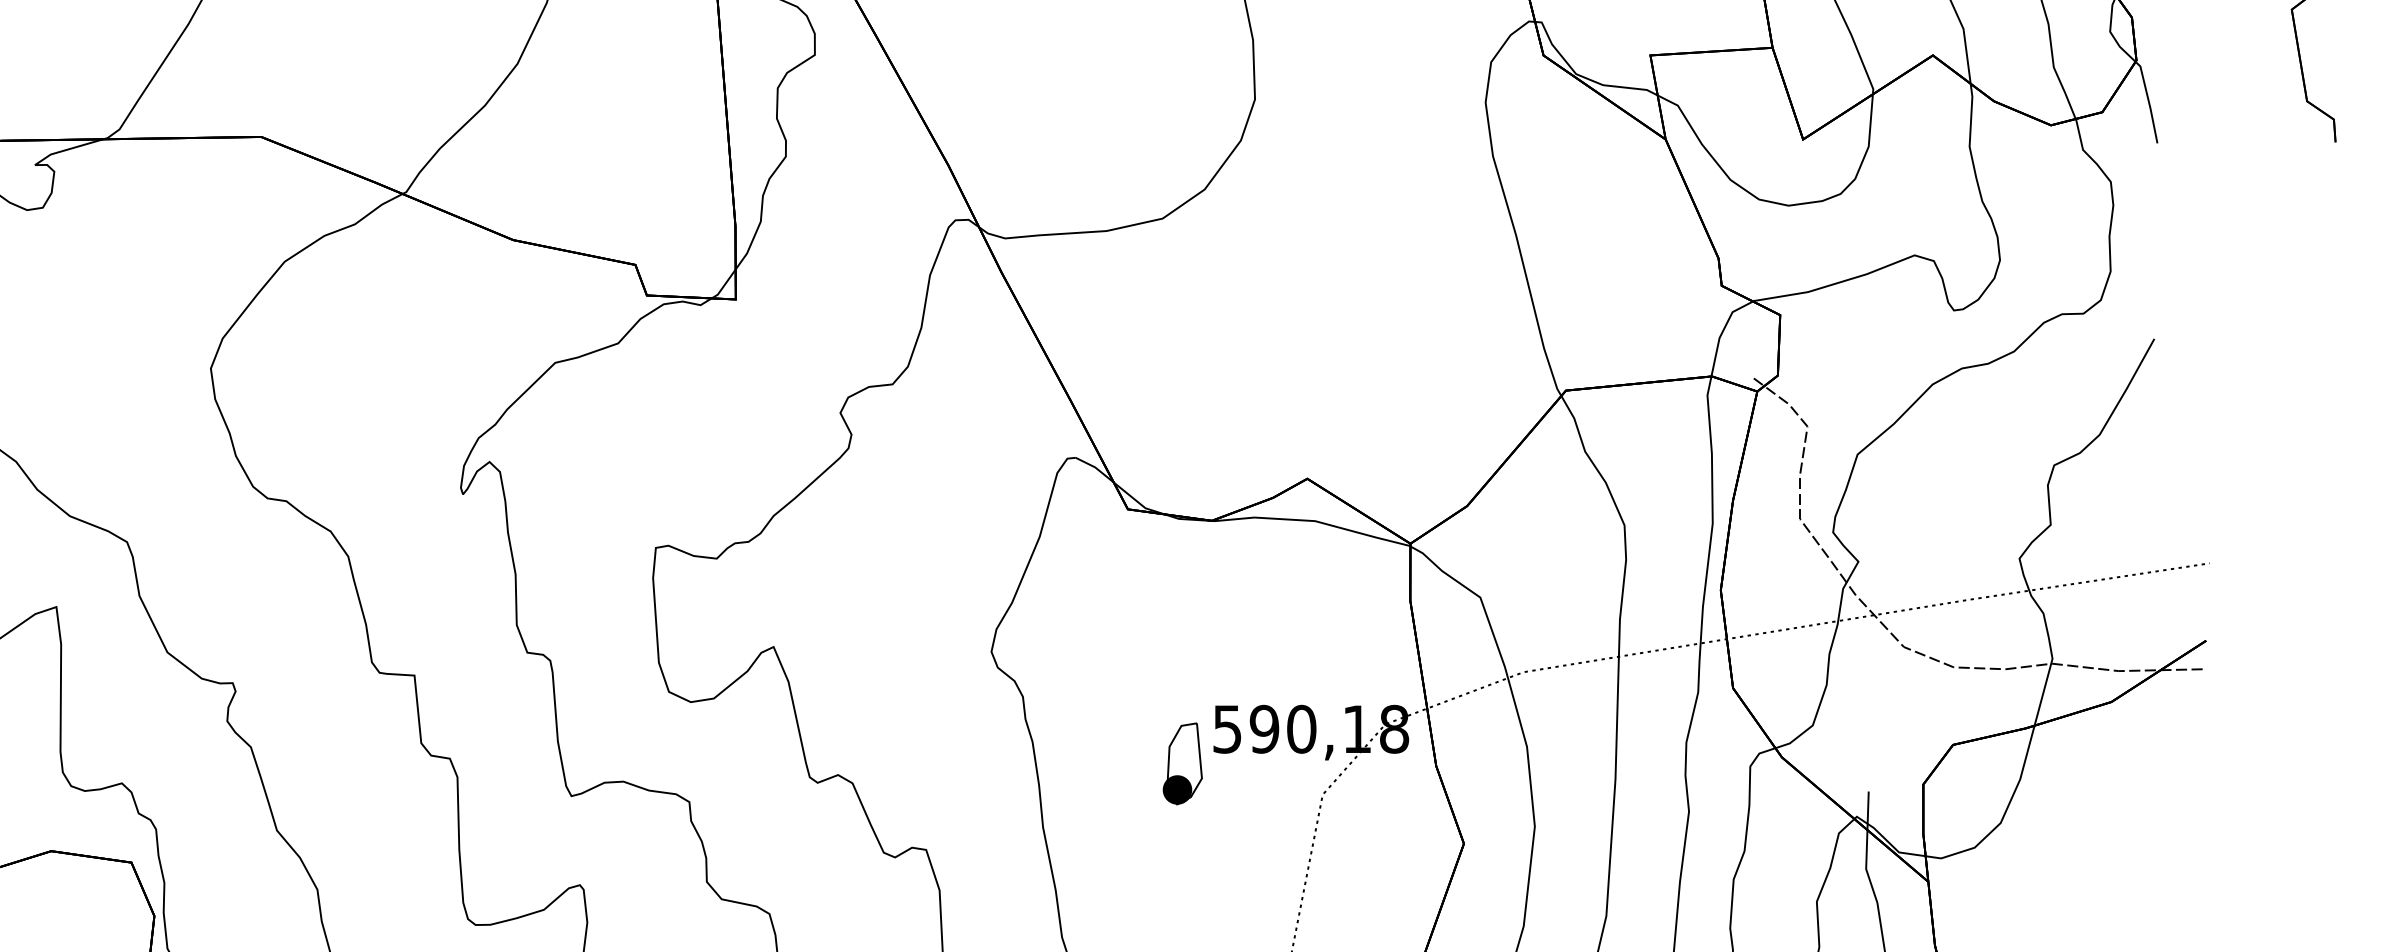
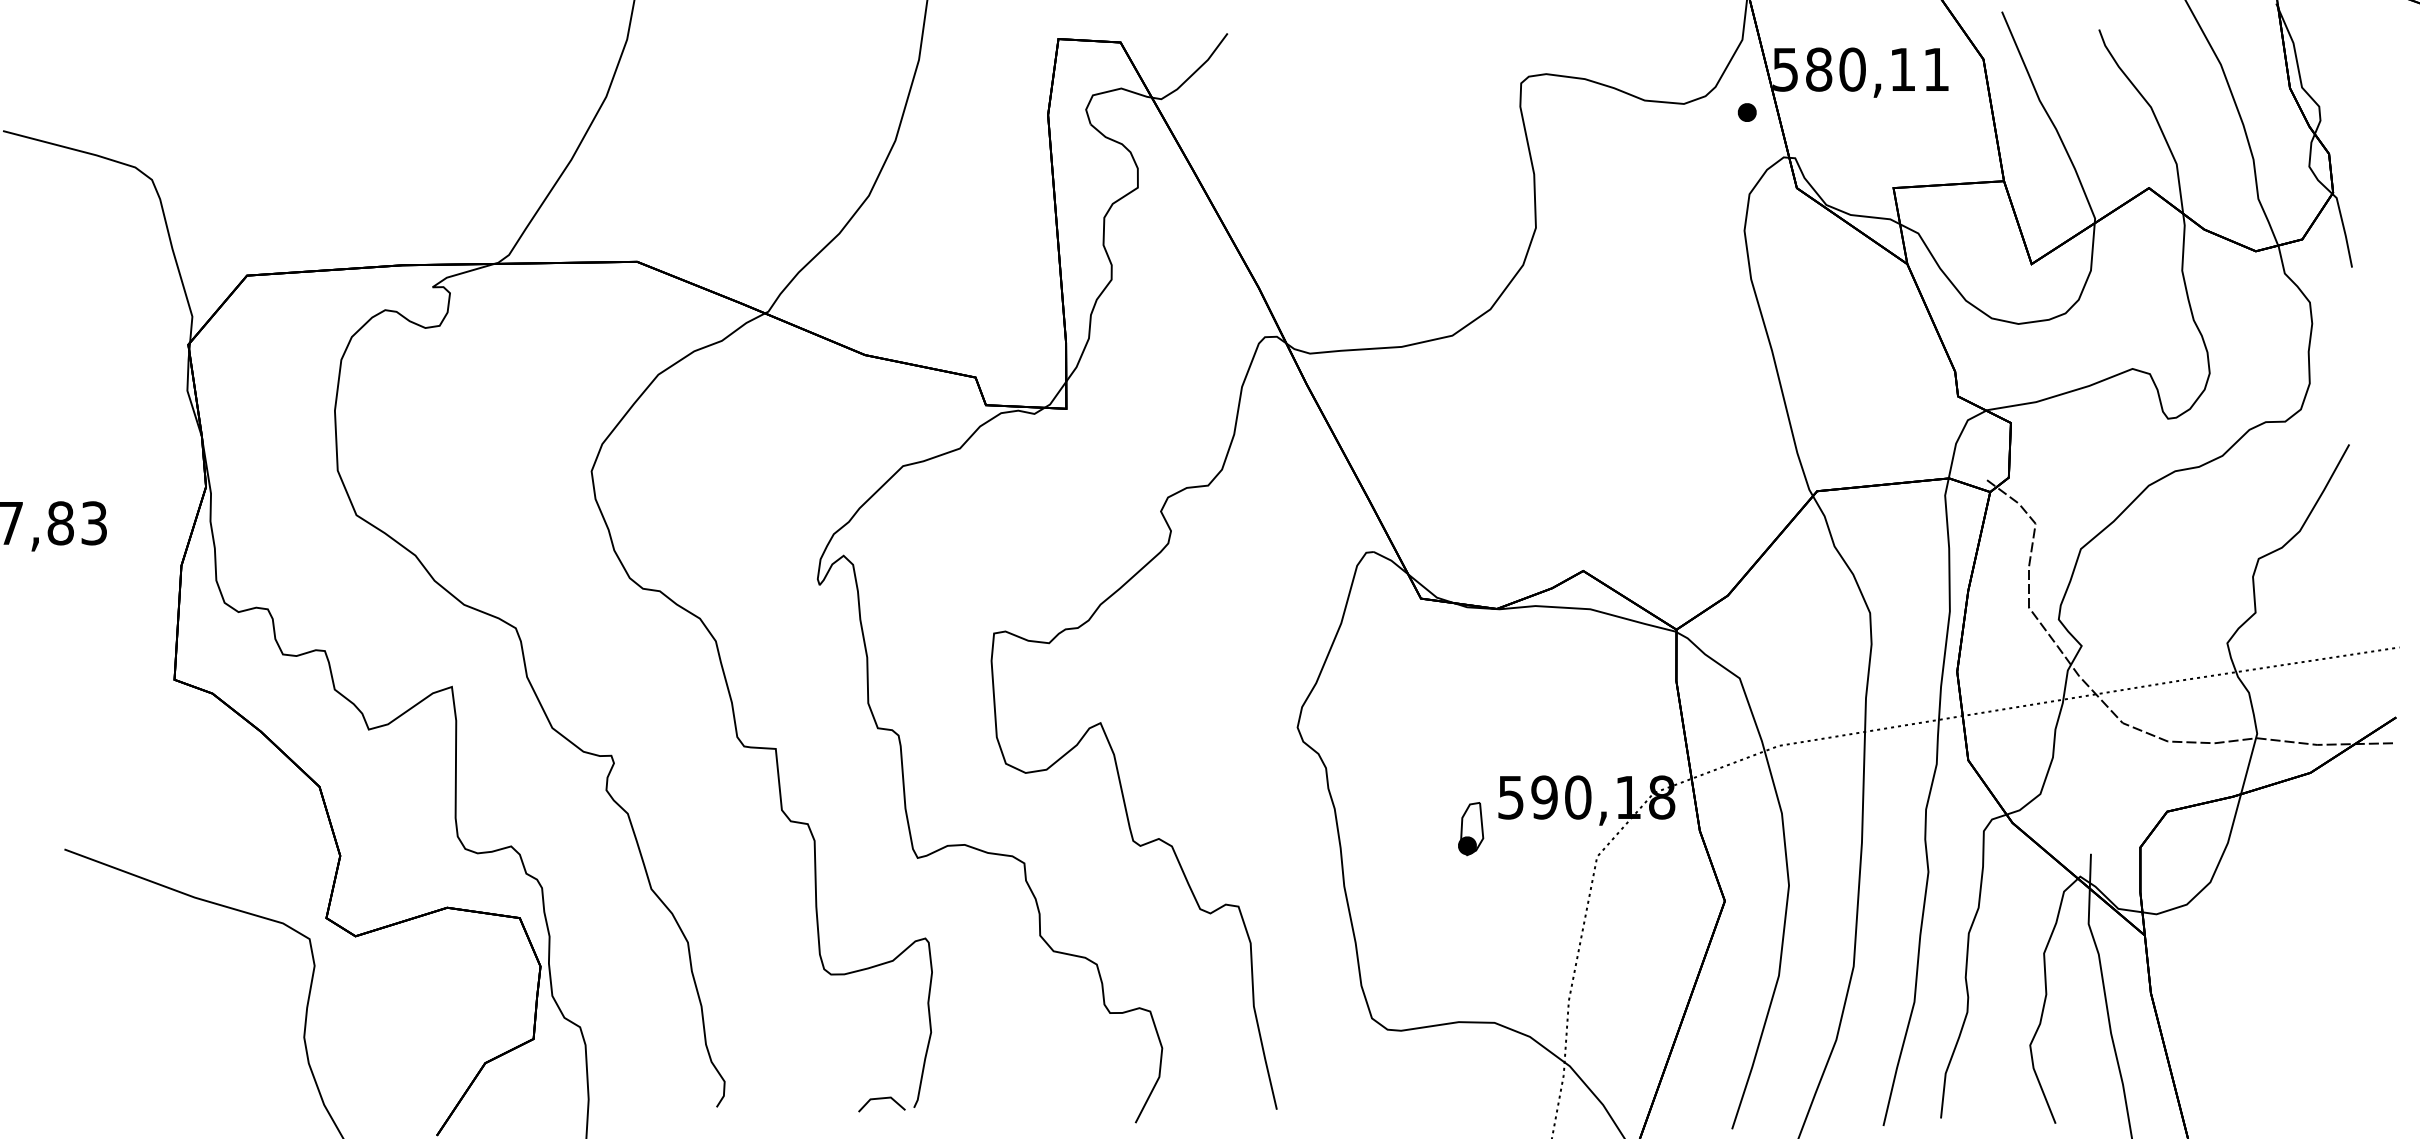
part: (1183, 764) -> (1471, 829), size x0.71

